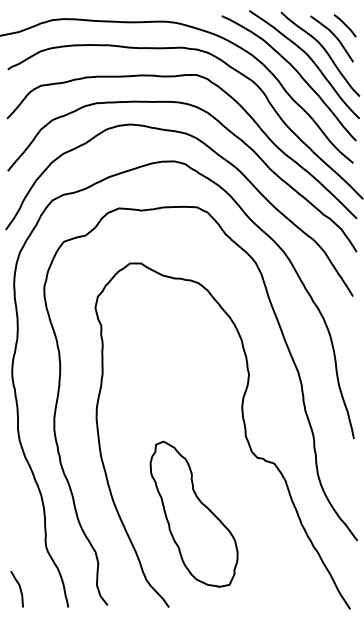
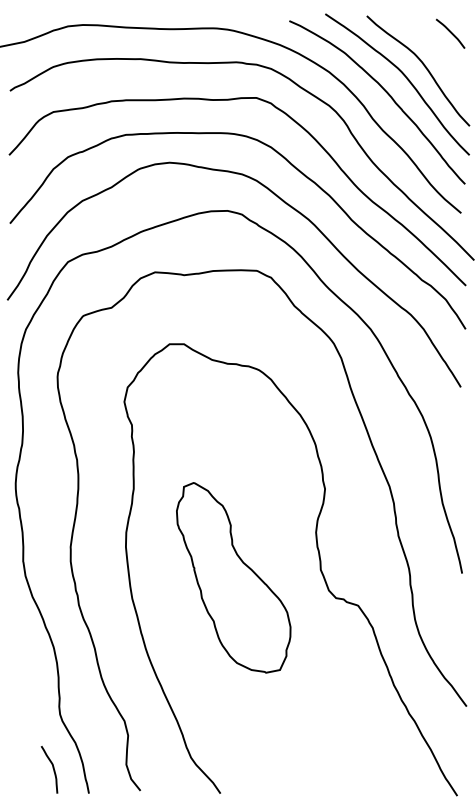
curve: (333, 35) -> (435, 46), removed
part: (193, 513) -> (232, 576), moved
curve: (19, 588) -> (52, 768), moved

